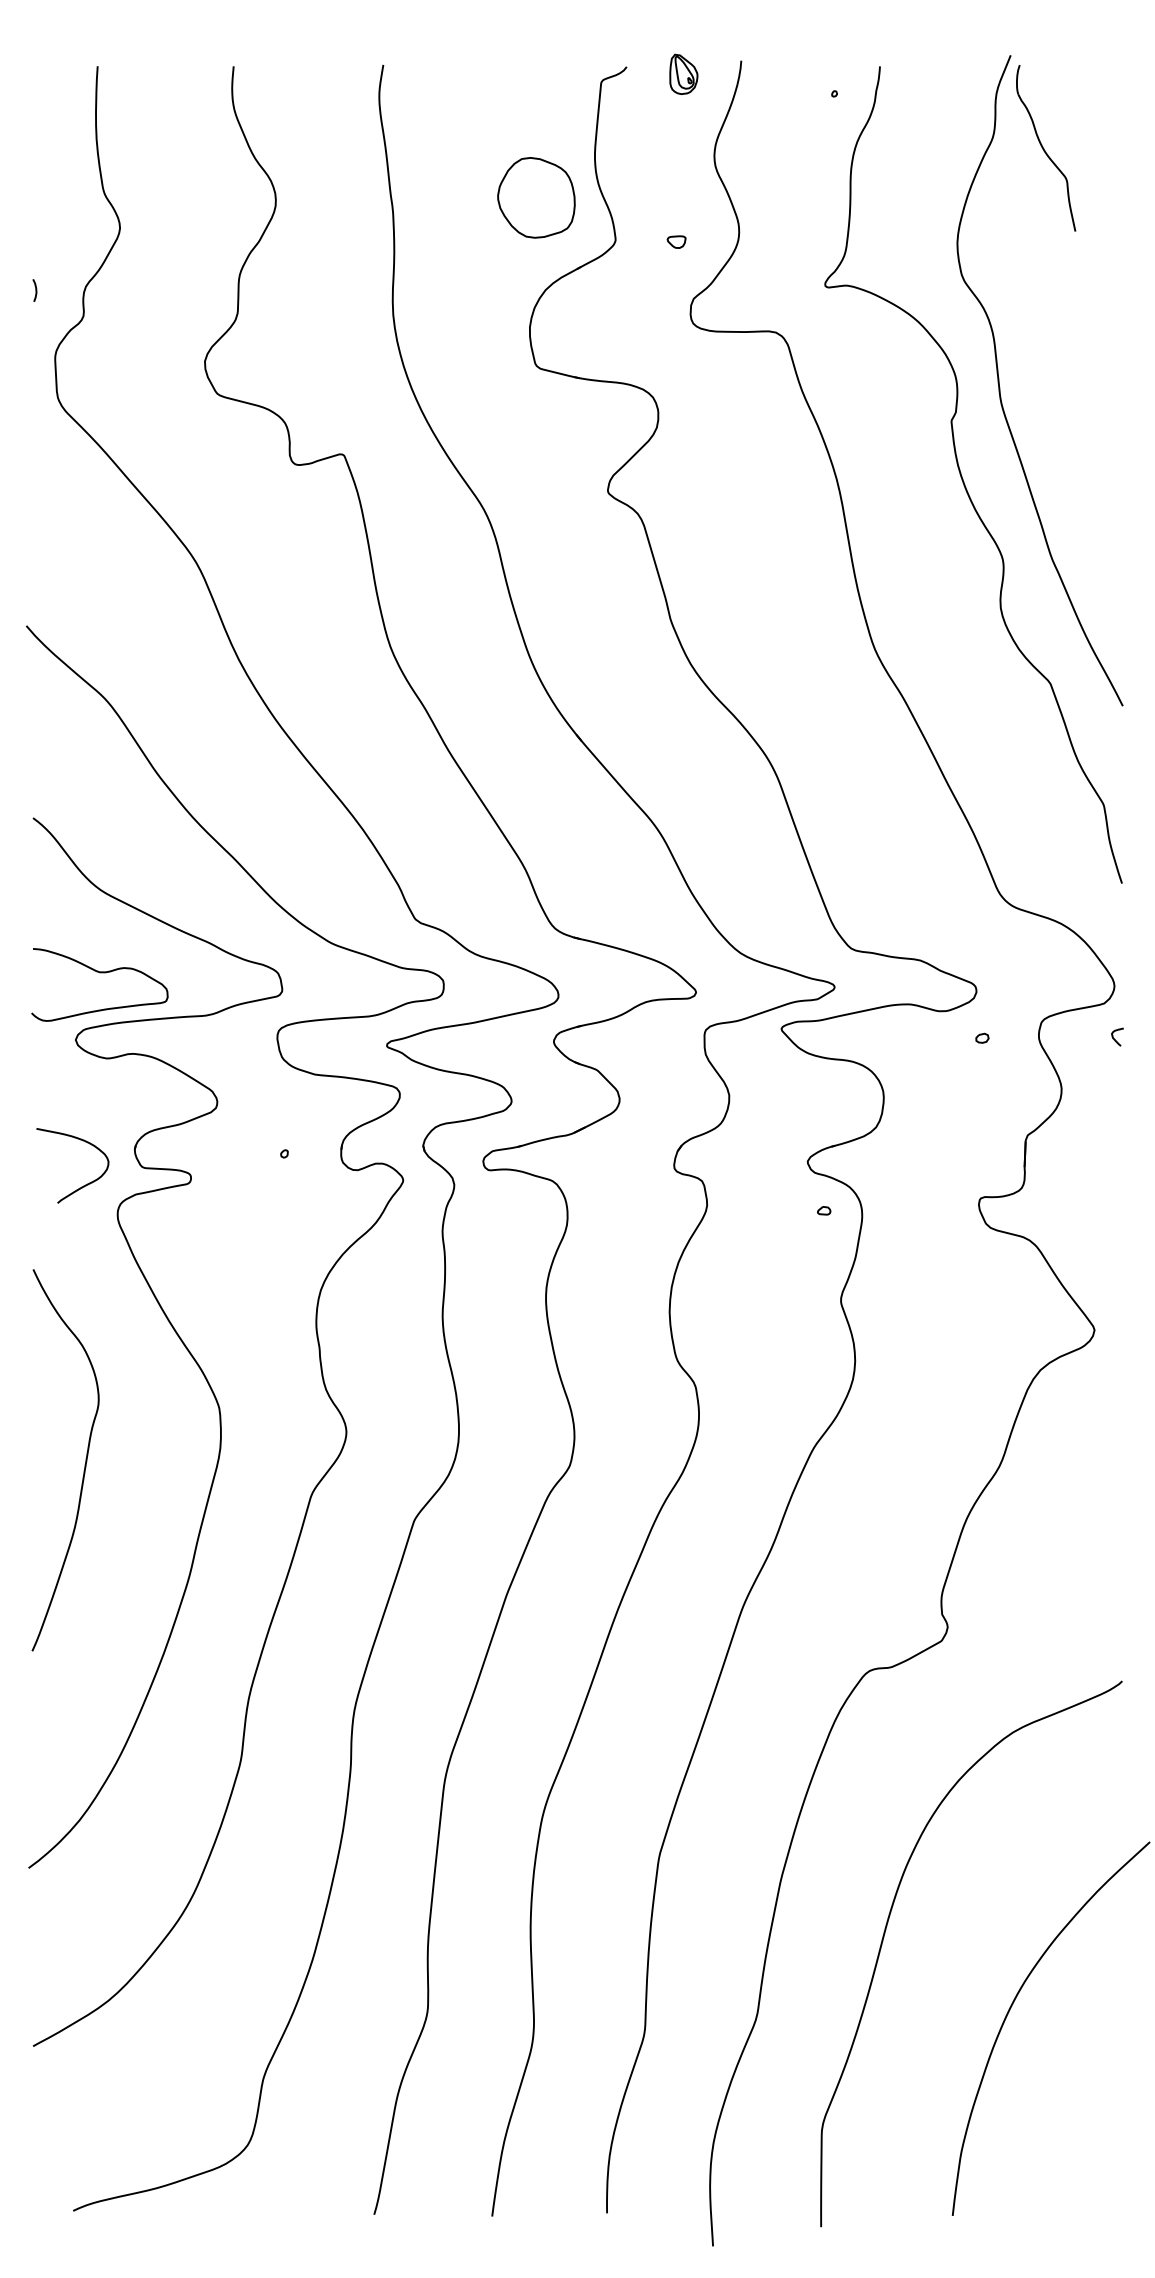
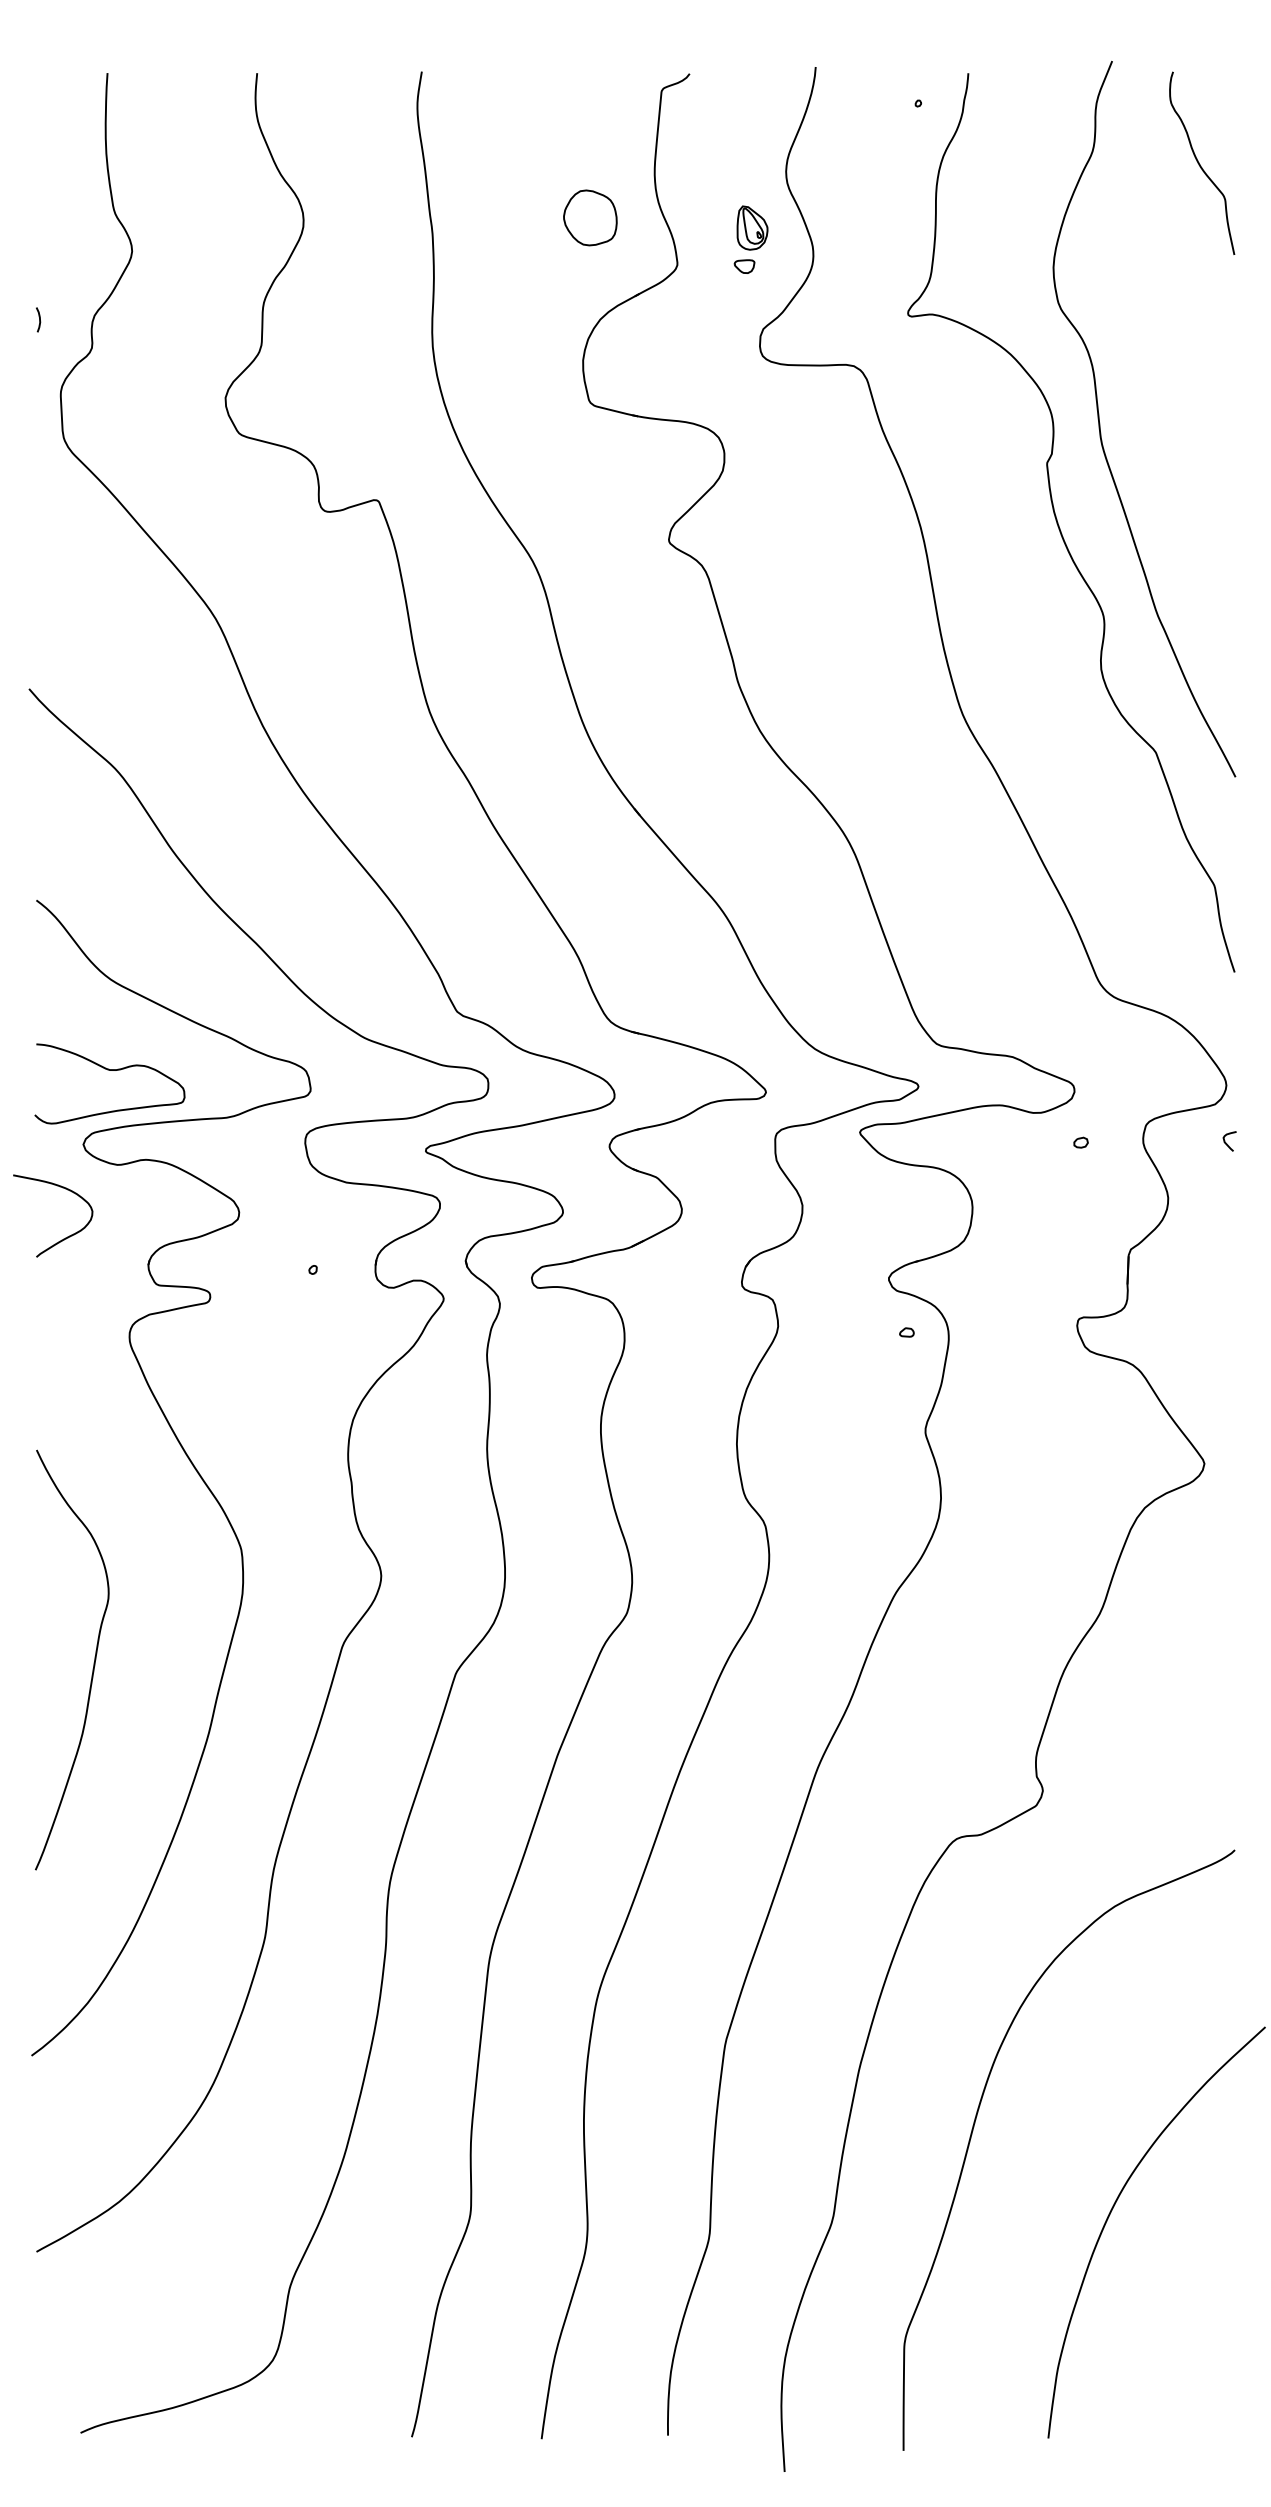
part: (683, 73) -> (752, 227), moved
part: (1046, 147) -> (1202, 162), moved
part: (536, 197) -> (590, 217), size x0.62
curve: (84, 1185) -> (65, 1237), moved
curve: (84, 1462) -> (93, 1662), moved

